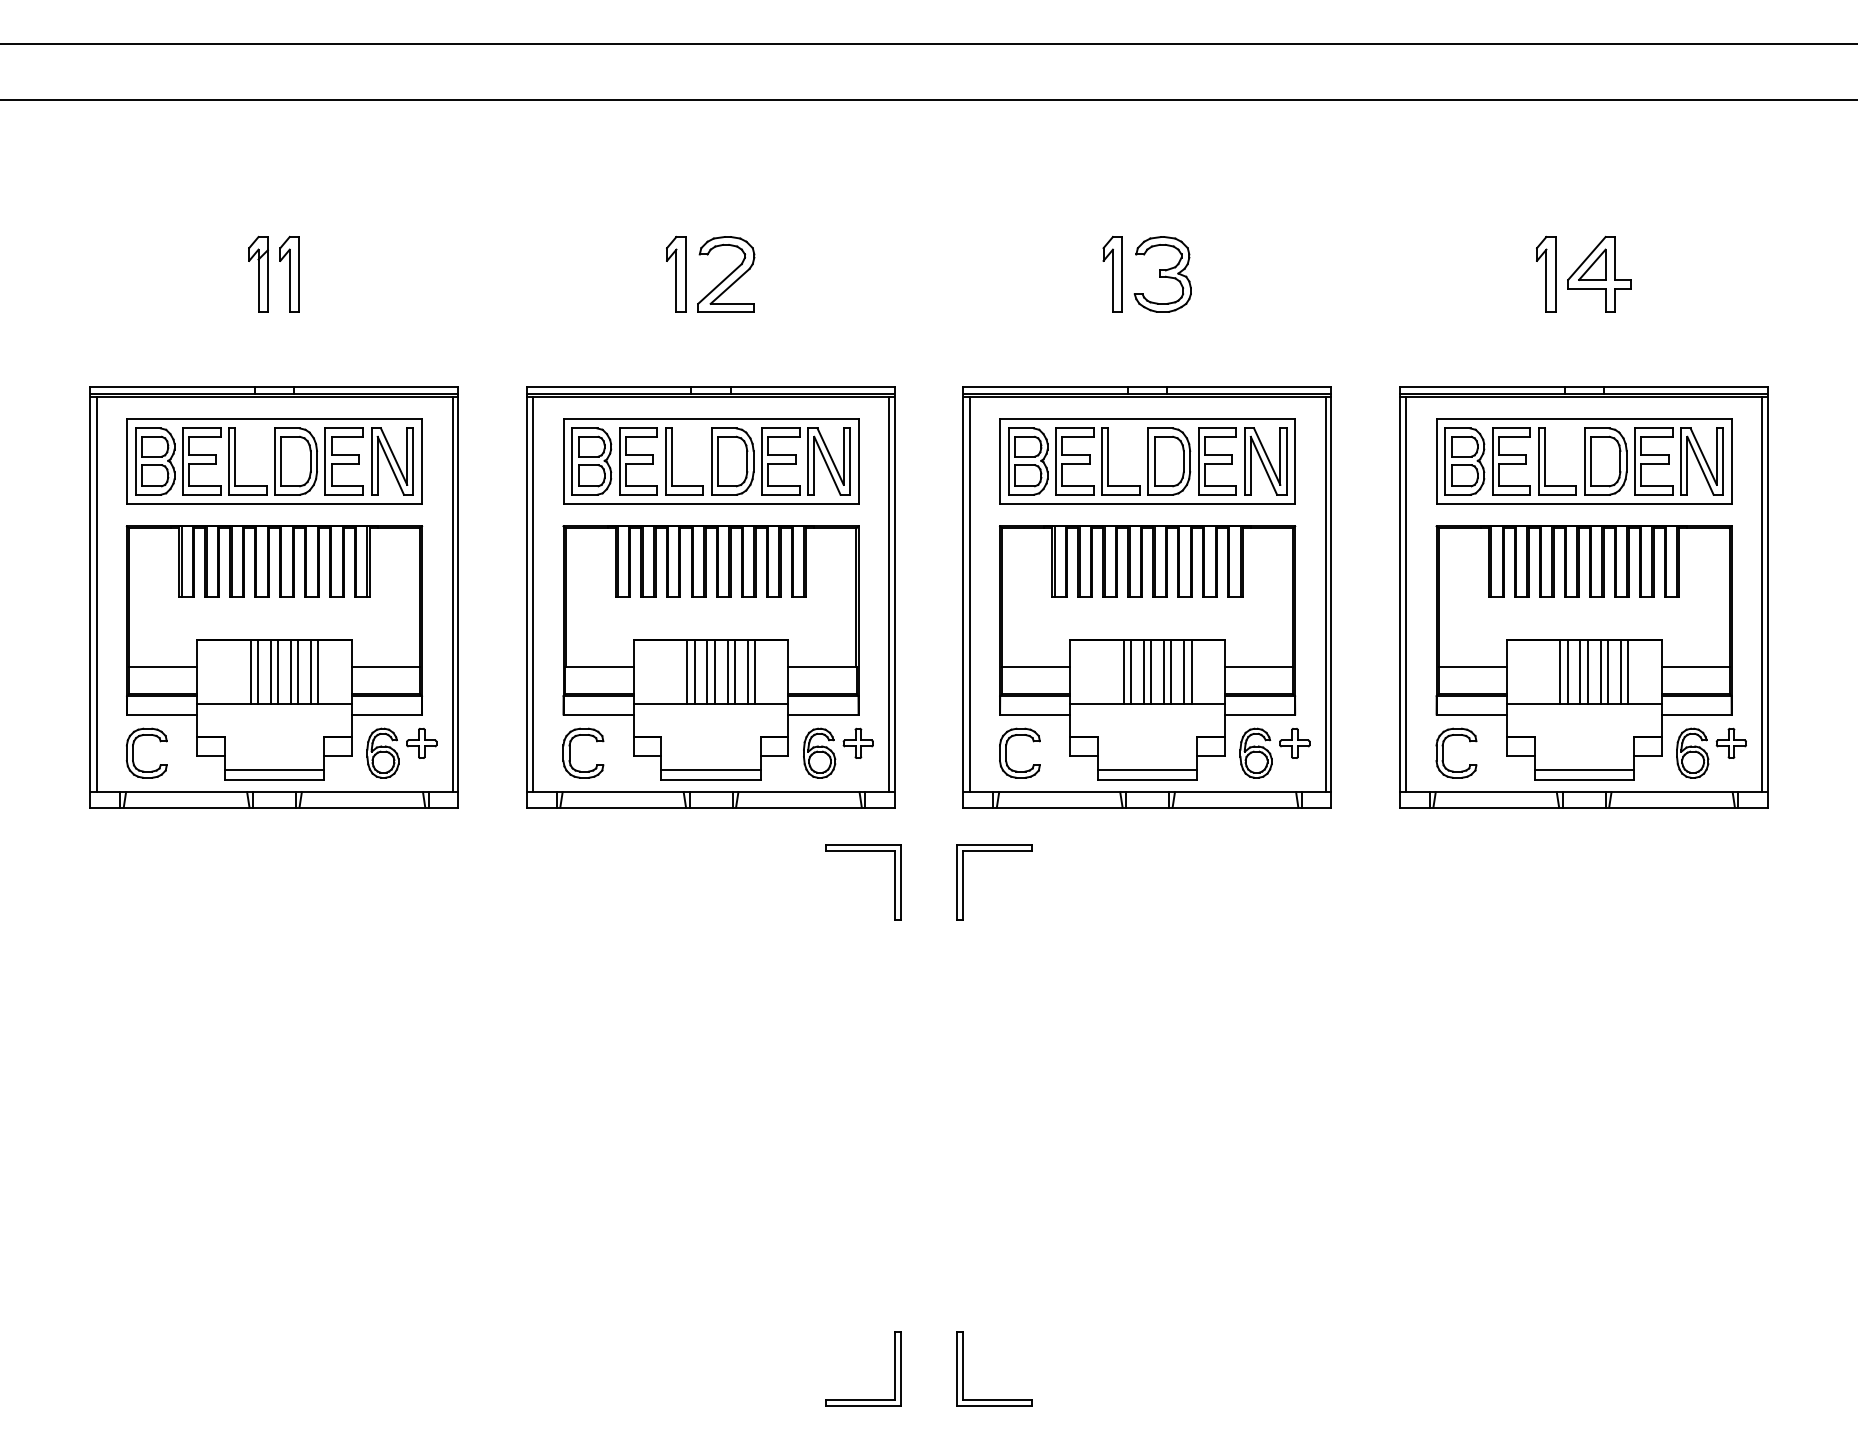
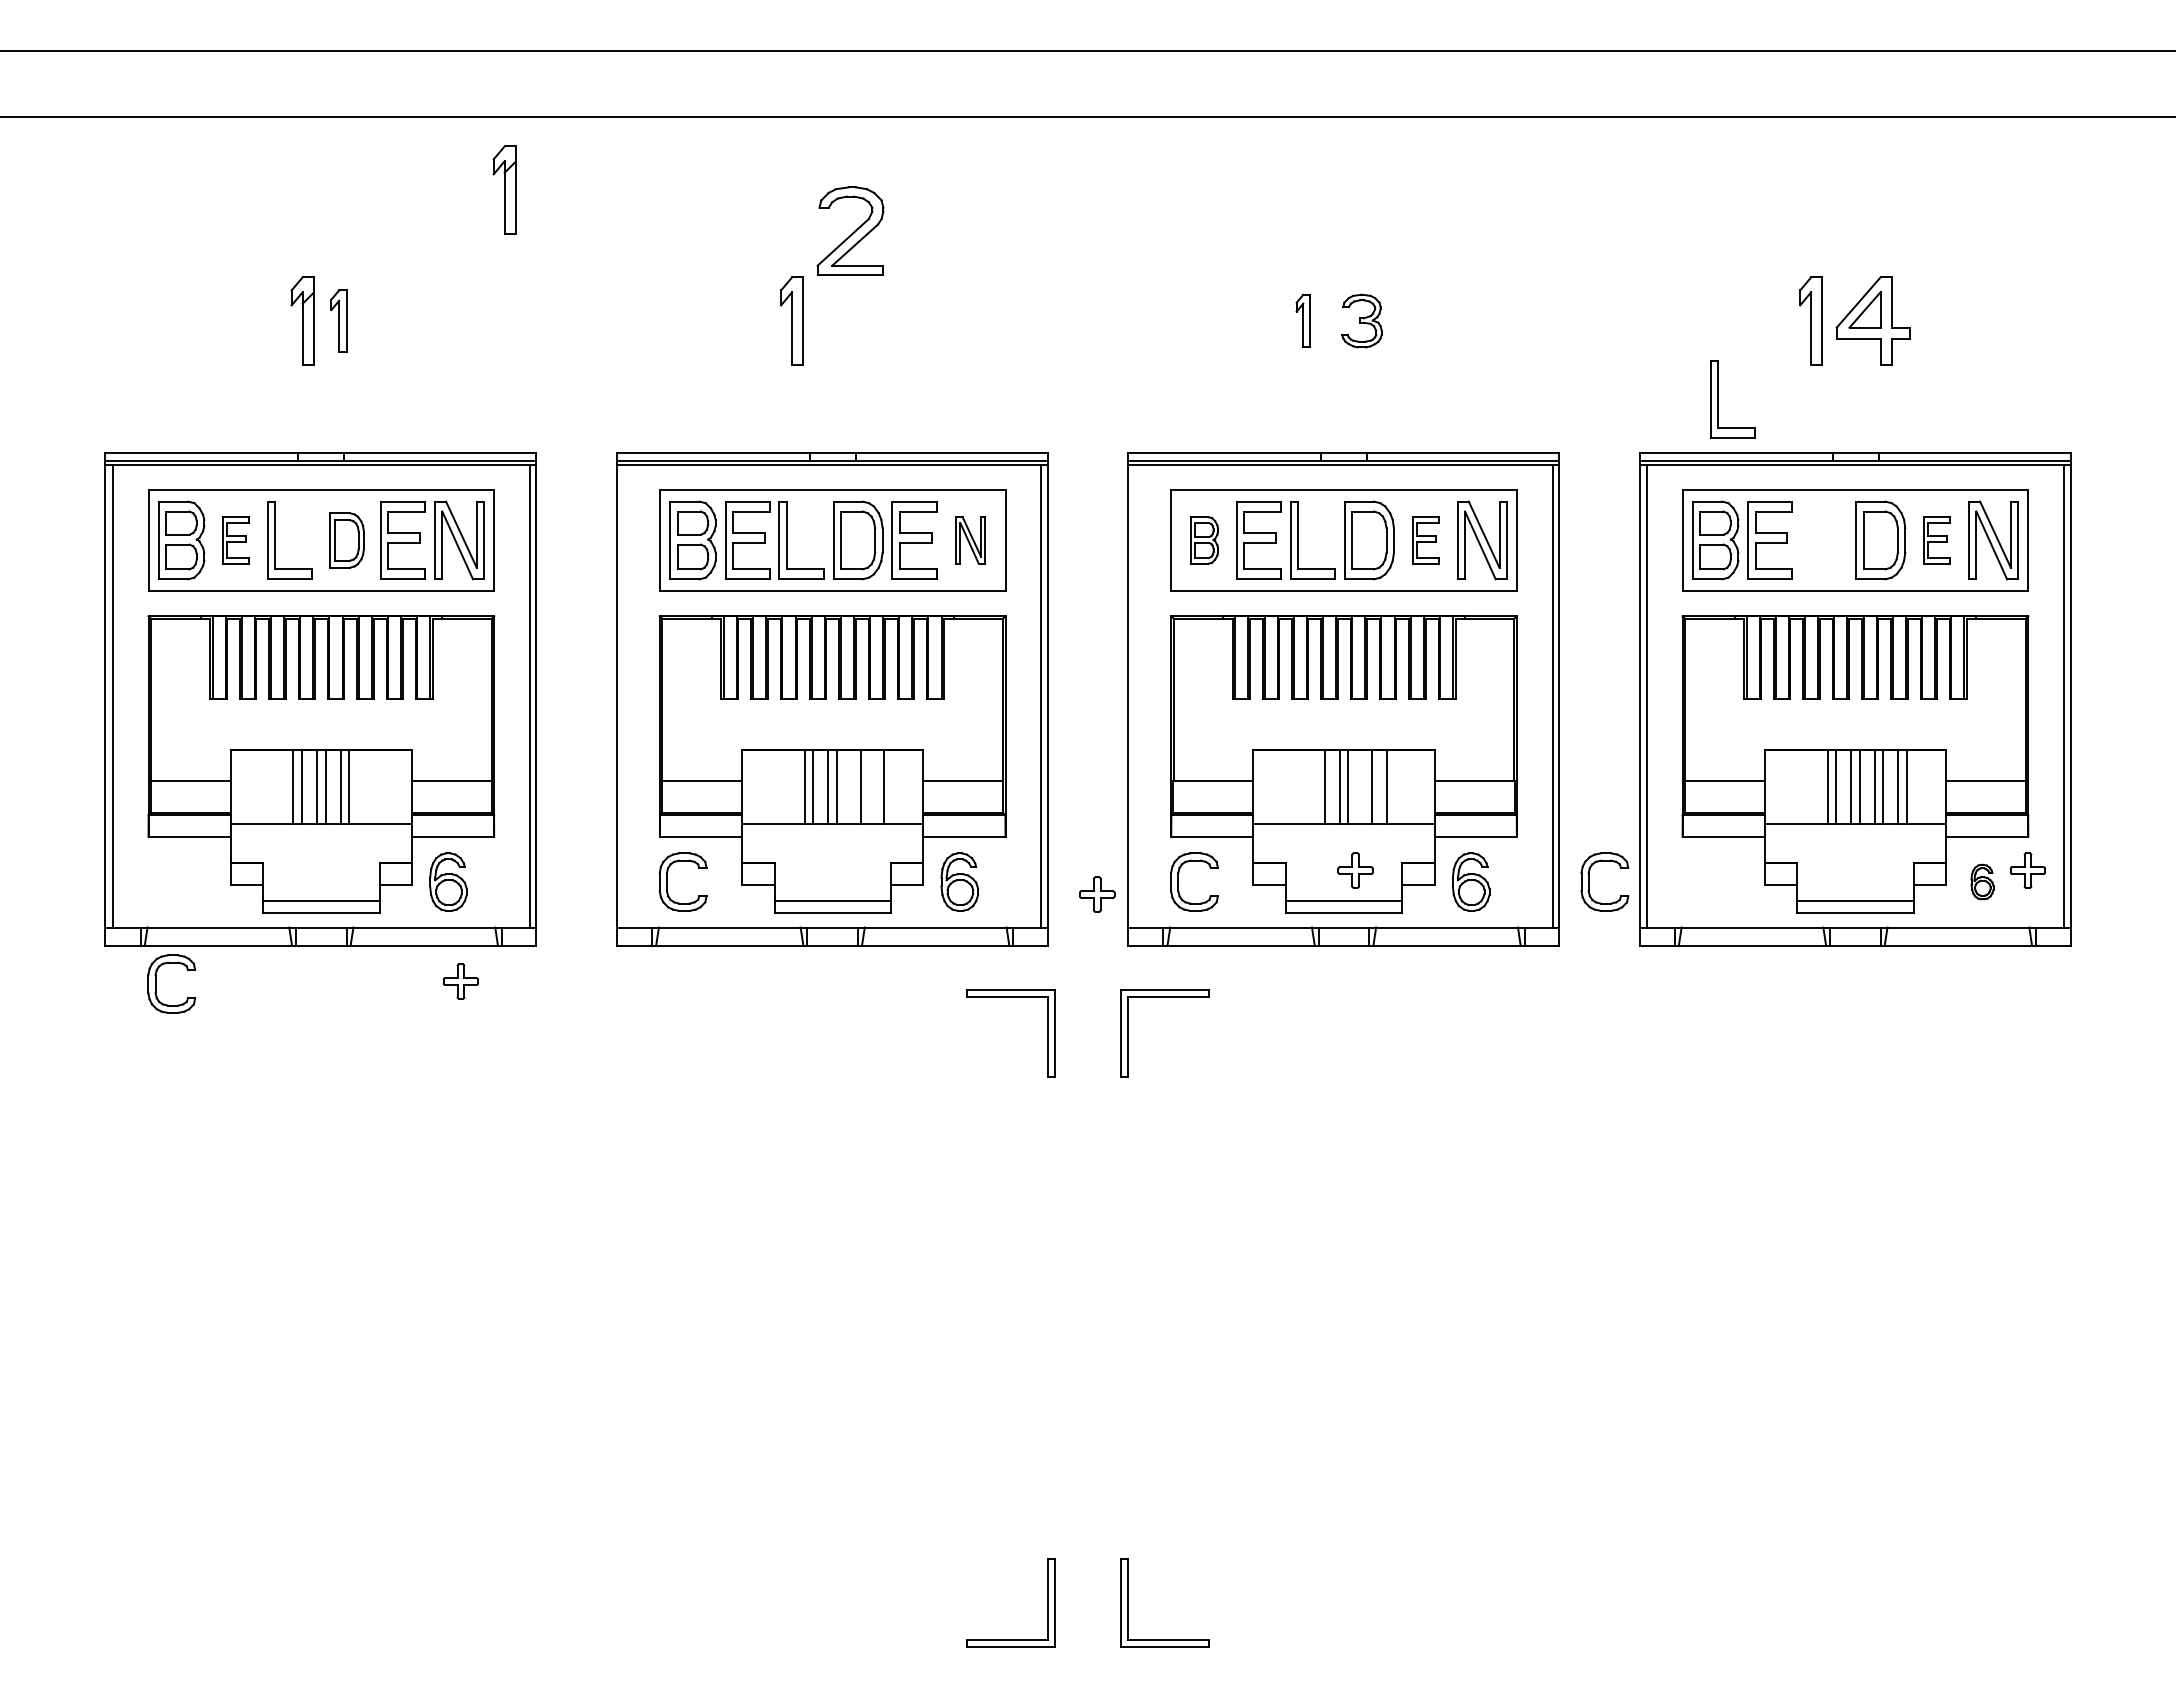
part: (430, 161) -> (504, 189), added
part: (289, 273) -> (338, 320), size x0.7
part: (726, 273) -> (850, 230), moved
part: (1112, 273) -> (1302, 320), size x0.6
part: (1162, 273) -> (1361, 320), size x0.6
part: (201, 461) -> (235, 540), size x0.6
part: (295, 461) -> (346, 540), size x0.7
part: (828, 461) -> (970, 540), size x0.6
part: (1028, 461) -> (1204, 540), size x0.6
part: (1217, 461) -> (1425, 540), size x0.6
part: (1544, 461) -> (1718, 399), moved
part: (1653, 461) -> (1936, 540), size x0.6
line: (533, 593) -> (624, 695), removed
line: (969, 593) -> (1135, 695), removed
line: (311, 671) -> (364, 786), removed
line: (318, 671) -> (372, 786), removed
line: (727, 671) -> (852, 786), removed
line: (747, 671) -> (875, 786), removed
line: (1124, 671) -> (1316, 786), removed
line: (1164, 671) -> (1363, 786), removed
line: (1191, 671) -> (1395, 786), removed
part: (421, 743) -> (460, 981), moved
part: (858, 743) -> (1097, 894), moved
part: (1294, 743) -> (1355, 870), moved
part: (133, 752) -> (156, 983), moved
part: (1443, 752) -> (1589, 881), moved
part: (1692, 752) -> (1982, 881), size x0.6

